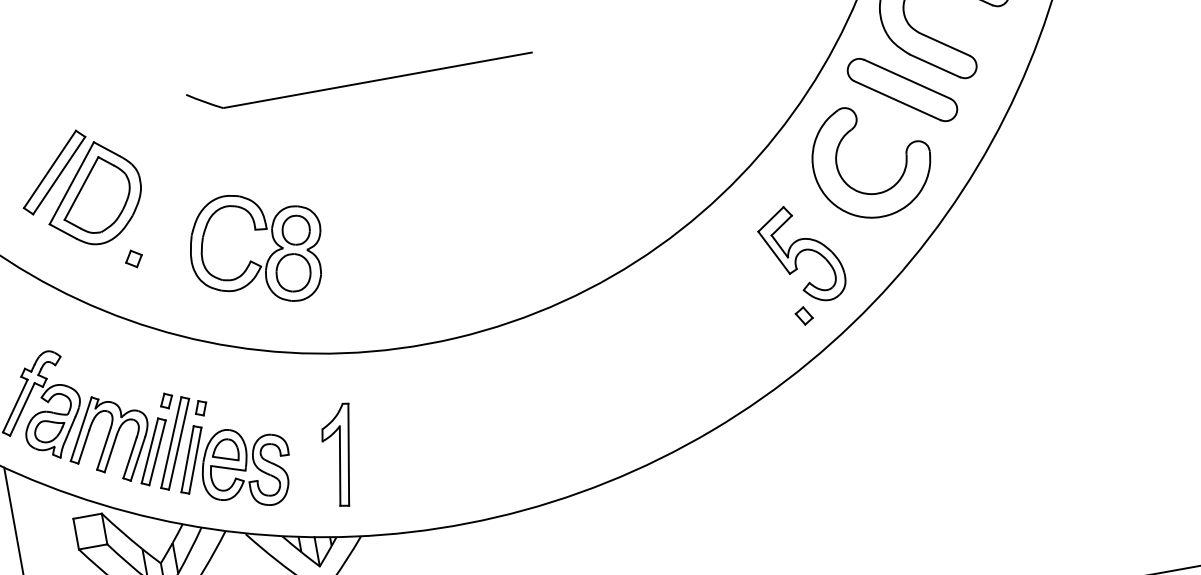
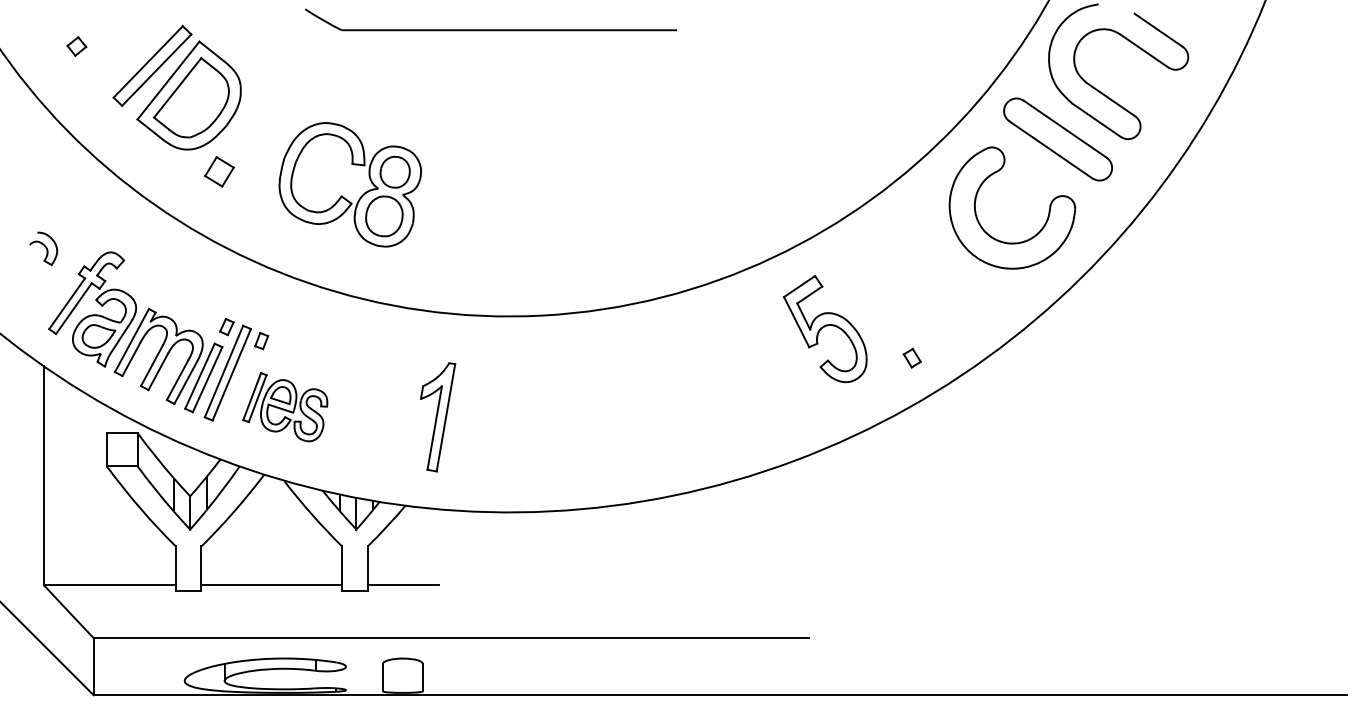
part: (801, 253) -> (825, 328), moved
part: (133, 258) -> (219, 171), size x1.6
part: (341, 455) -> (438, 417), moved
part: (233, 464) -> (285, 406), size x0.7

